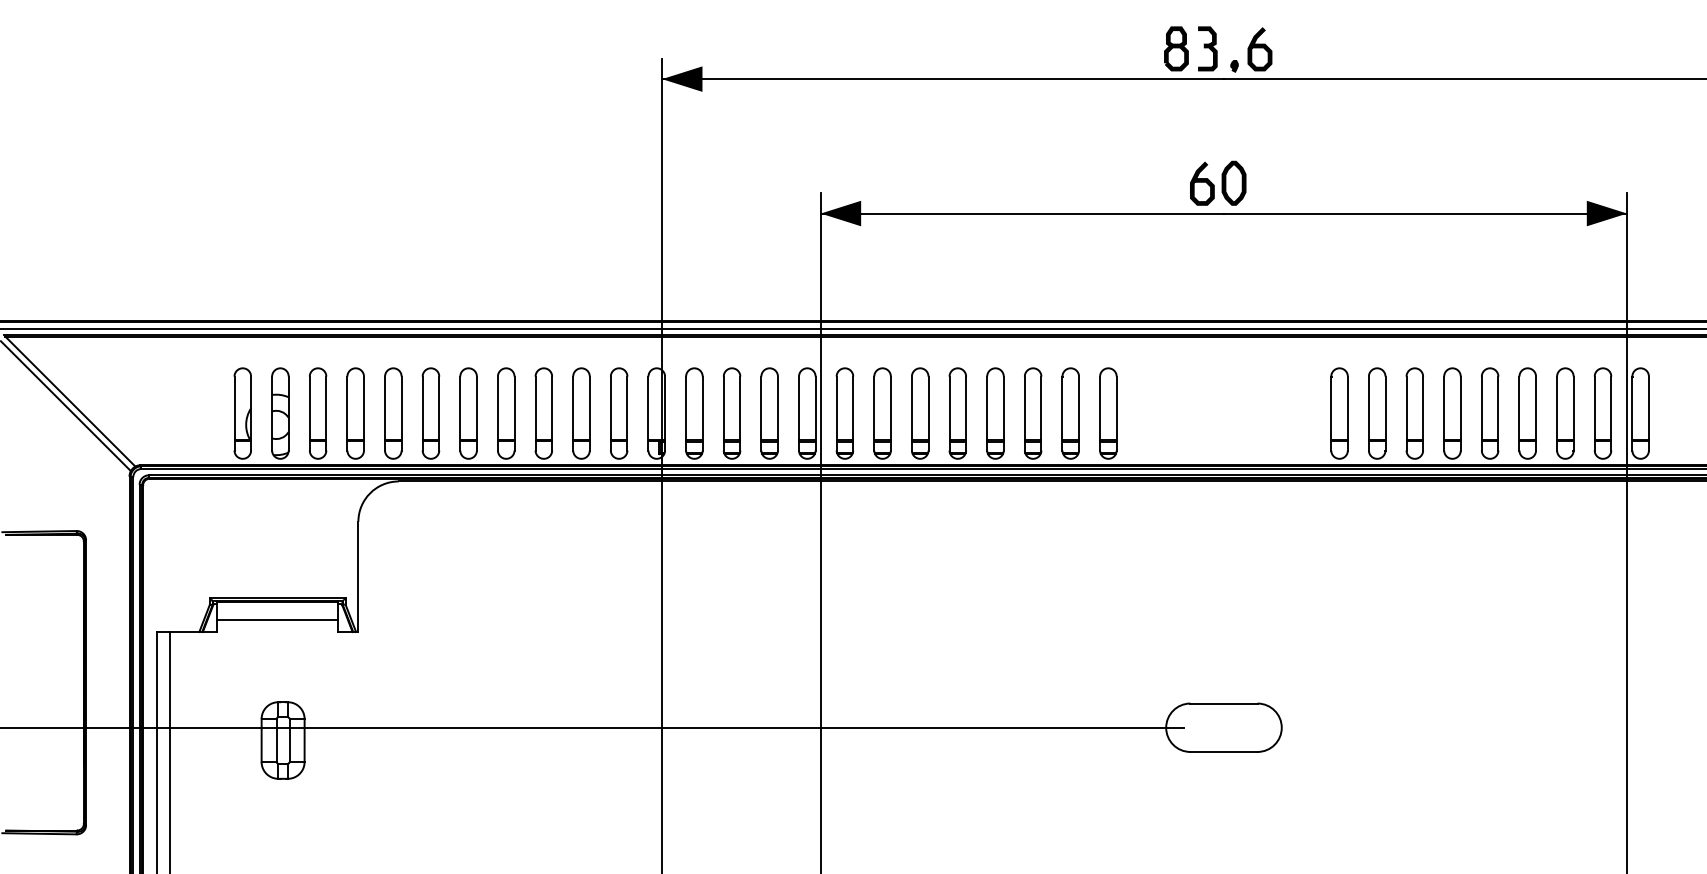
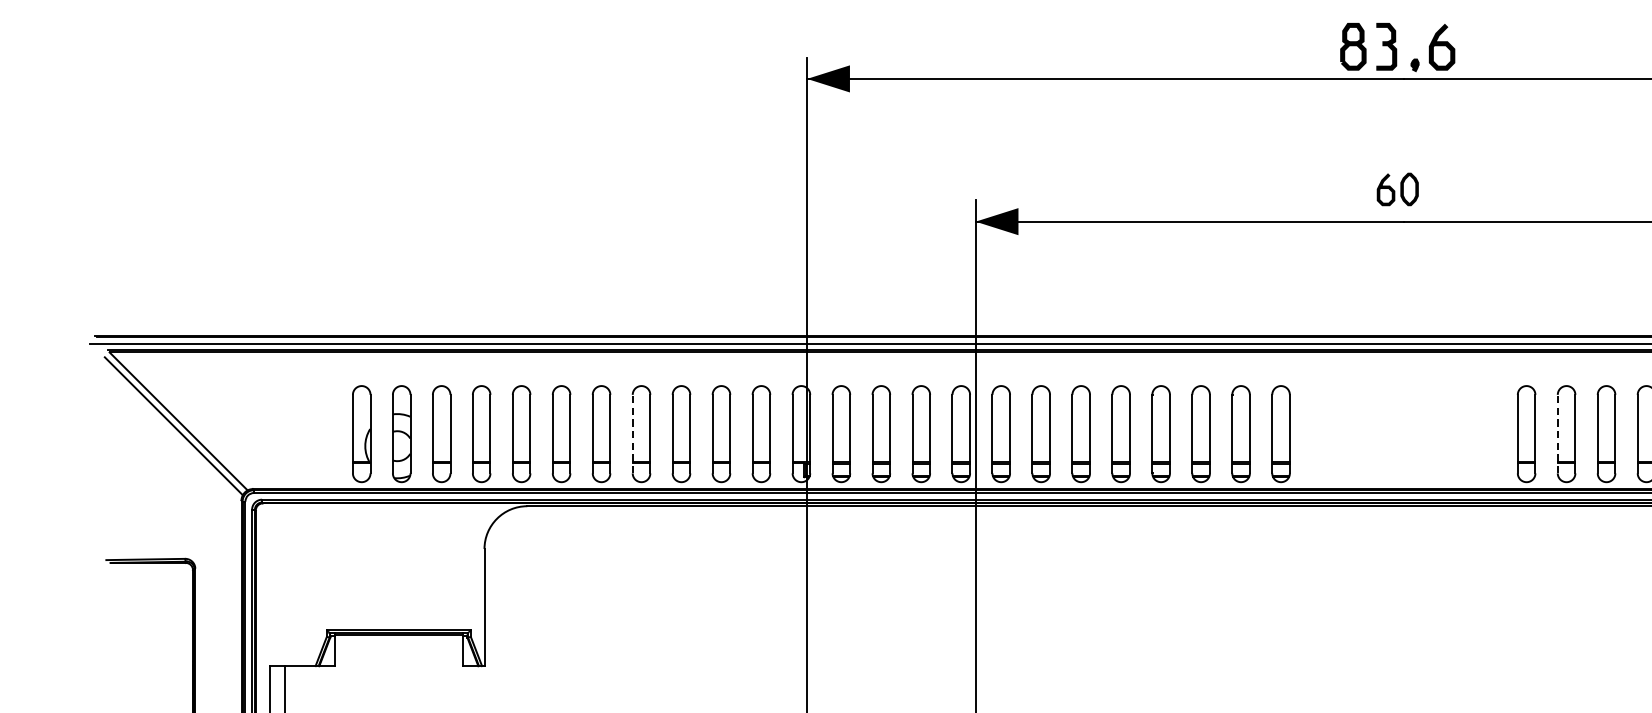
part: (1218, 182) -> (1398, 188), size x0.7
line: (497, 413) -> (632, 434), solid -> dashed
line: (1368, 413) -> (1557, 434), solid -> dashed
line: (277, 619) -> (398, 652), removed

